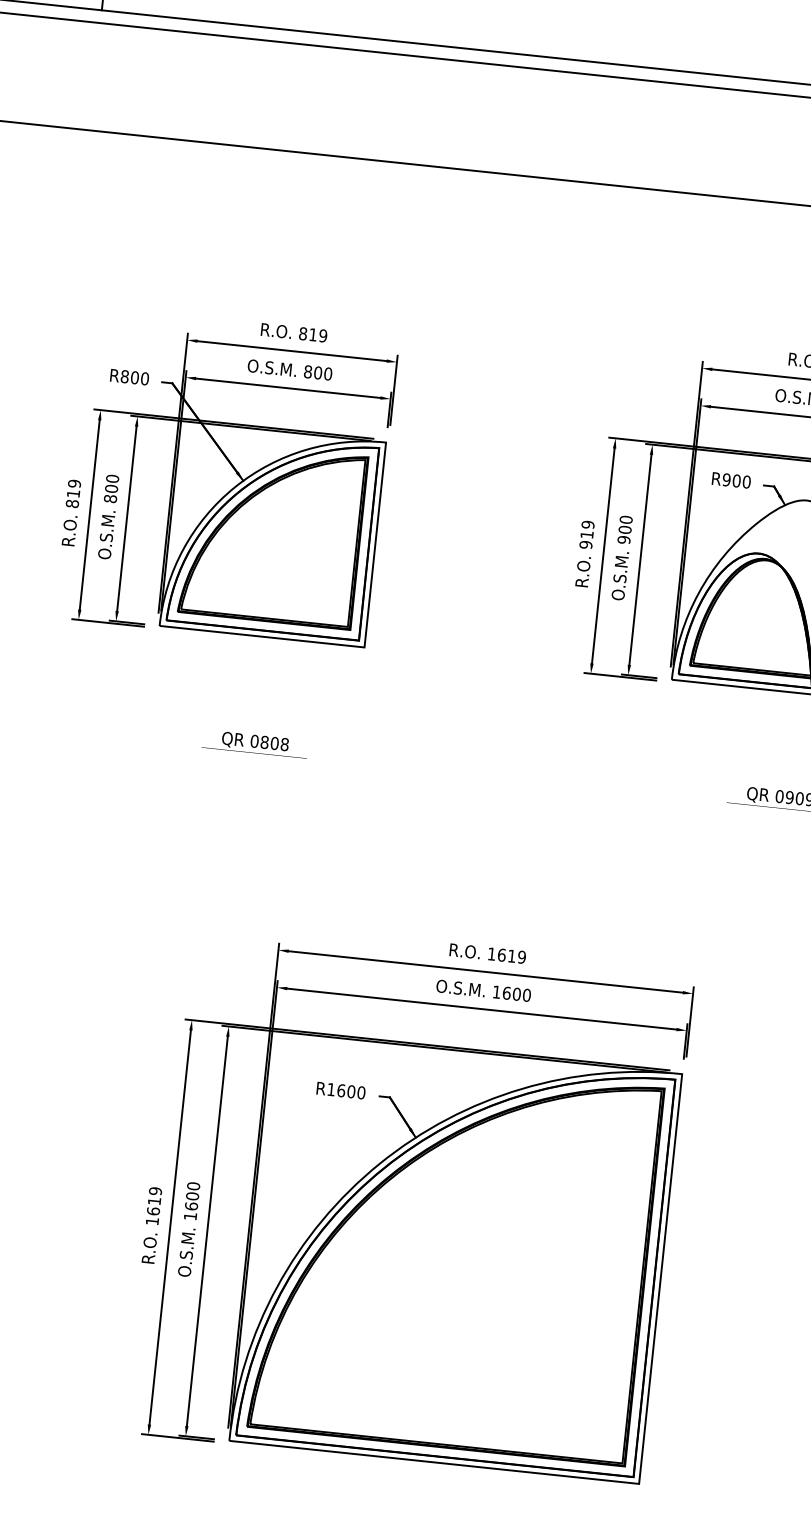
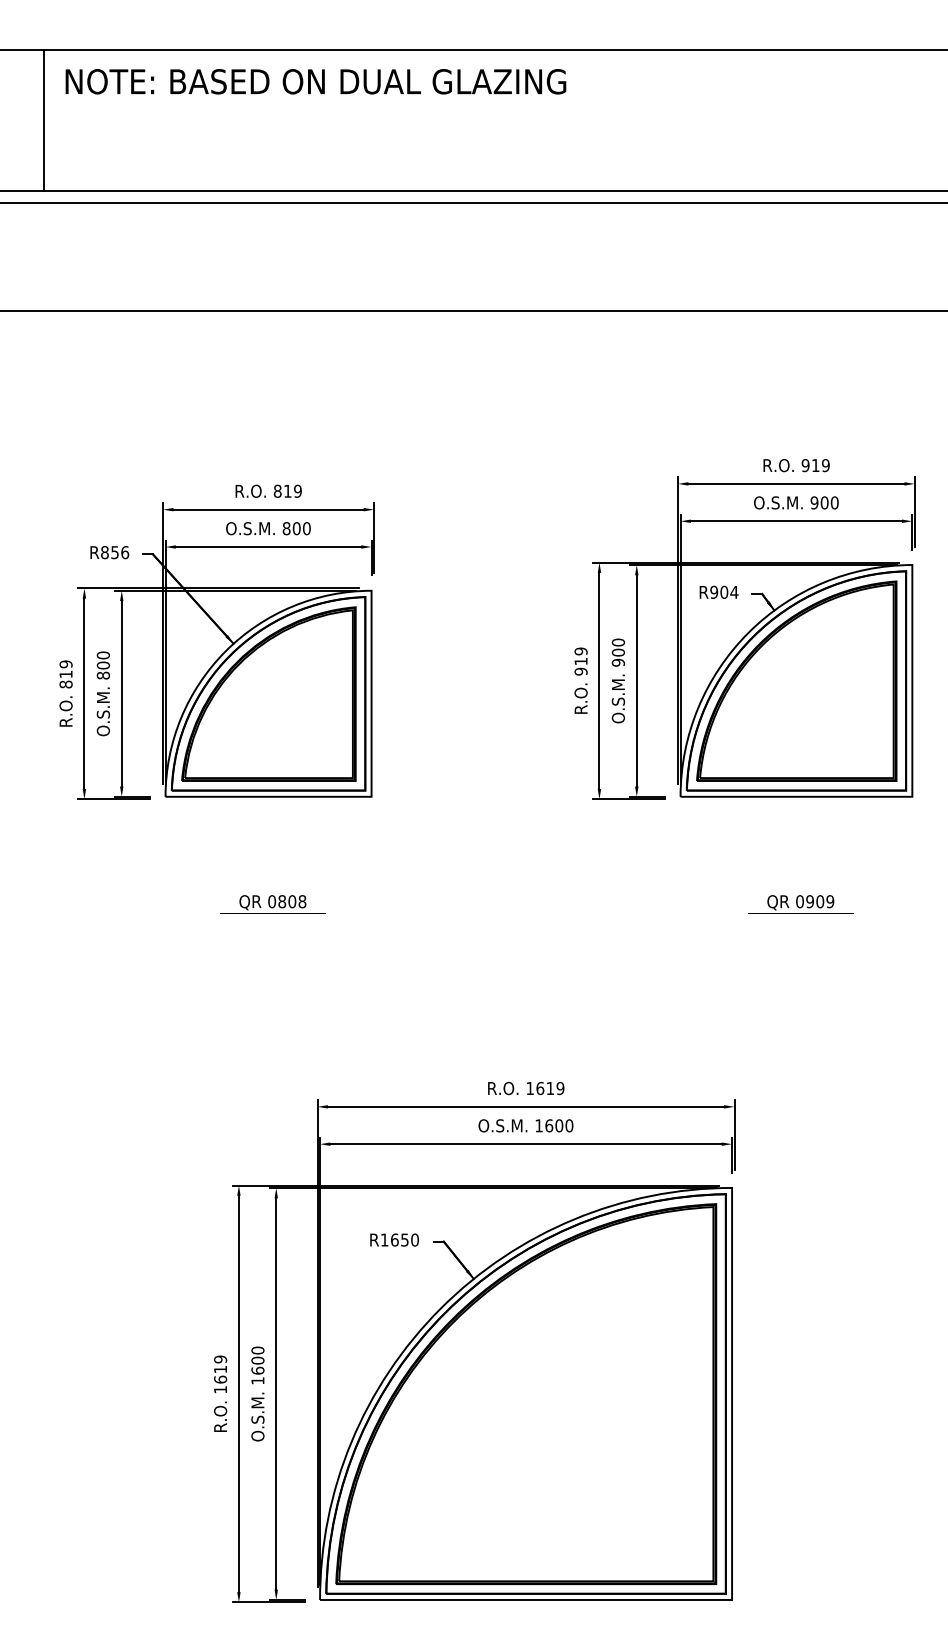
text: (140, 378) -> (120, 552), R800 -> R856
text: (746, 481) -> (734, 591), R900 -> R904
text: (351, 1091) -> (404, 1239), R1600 -> R1650

